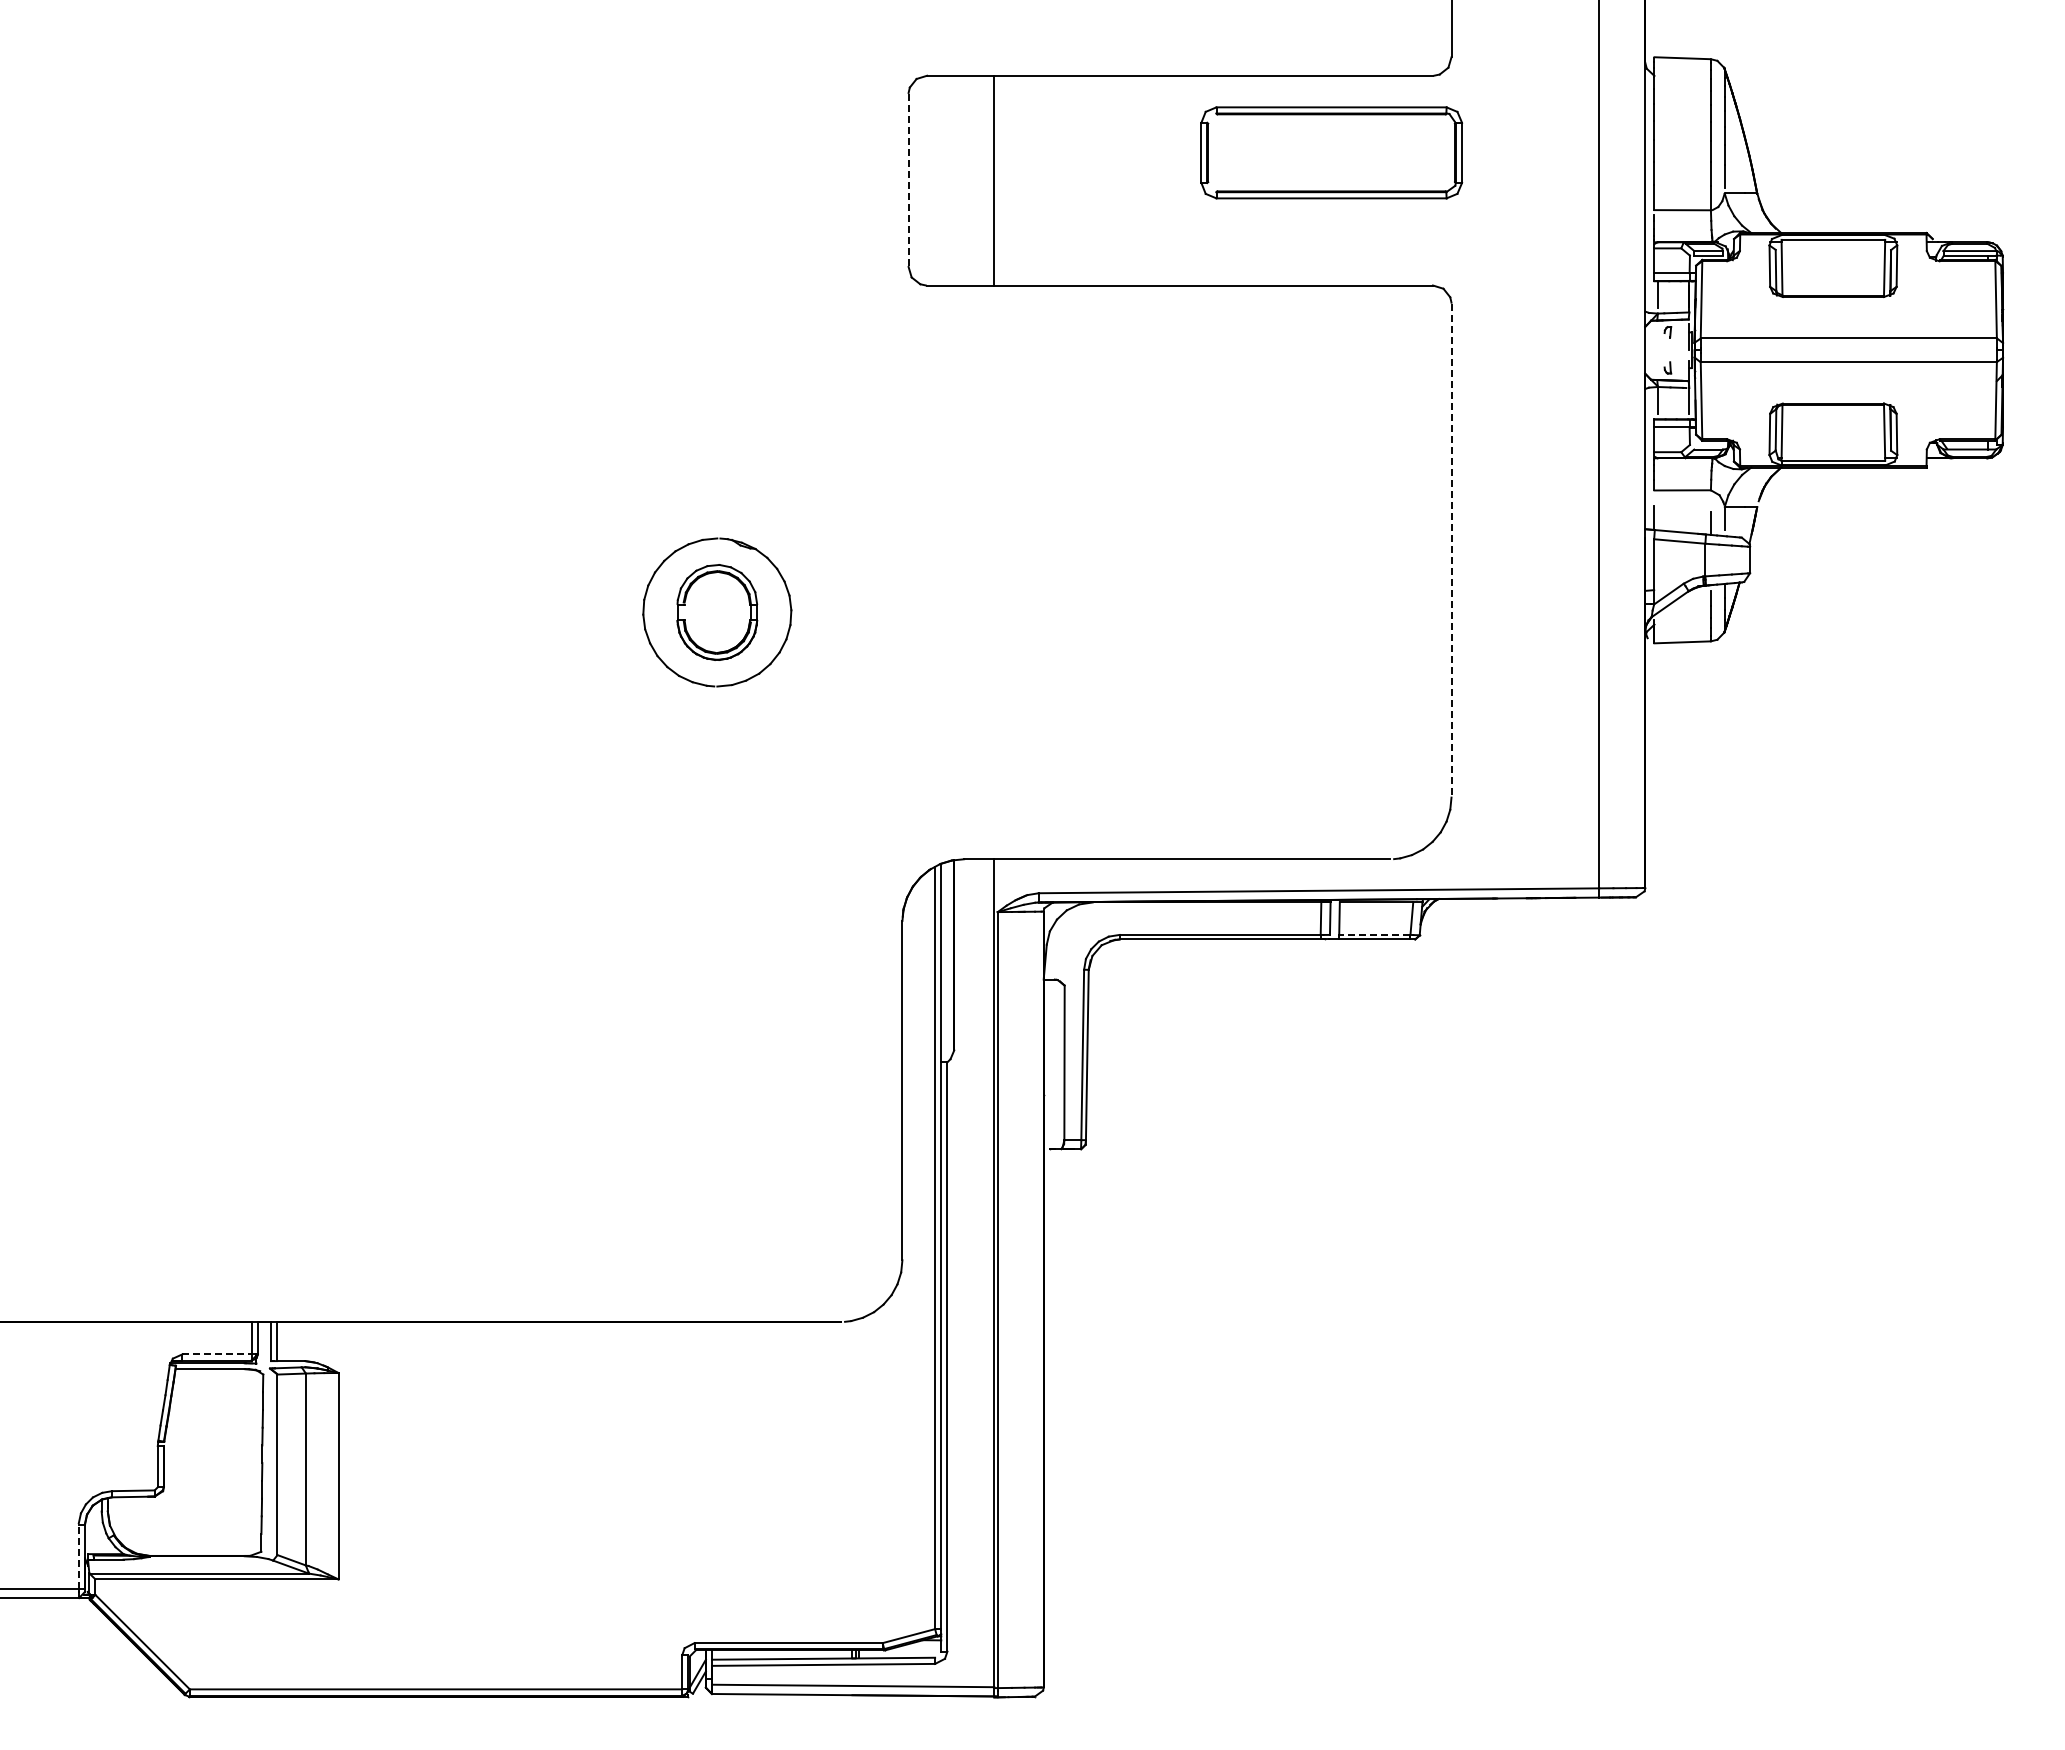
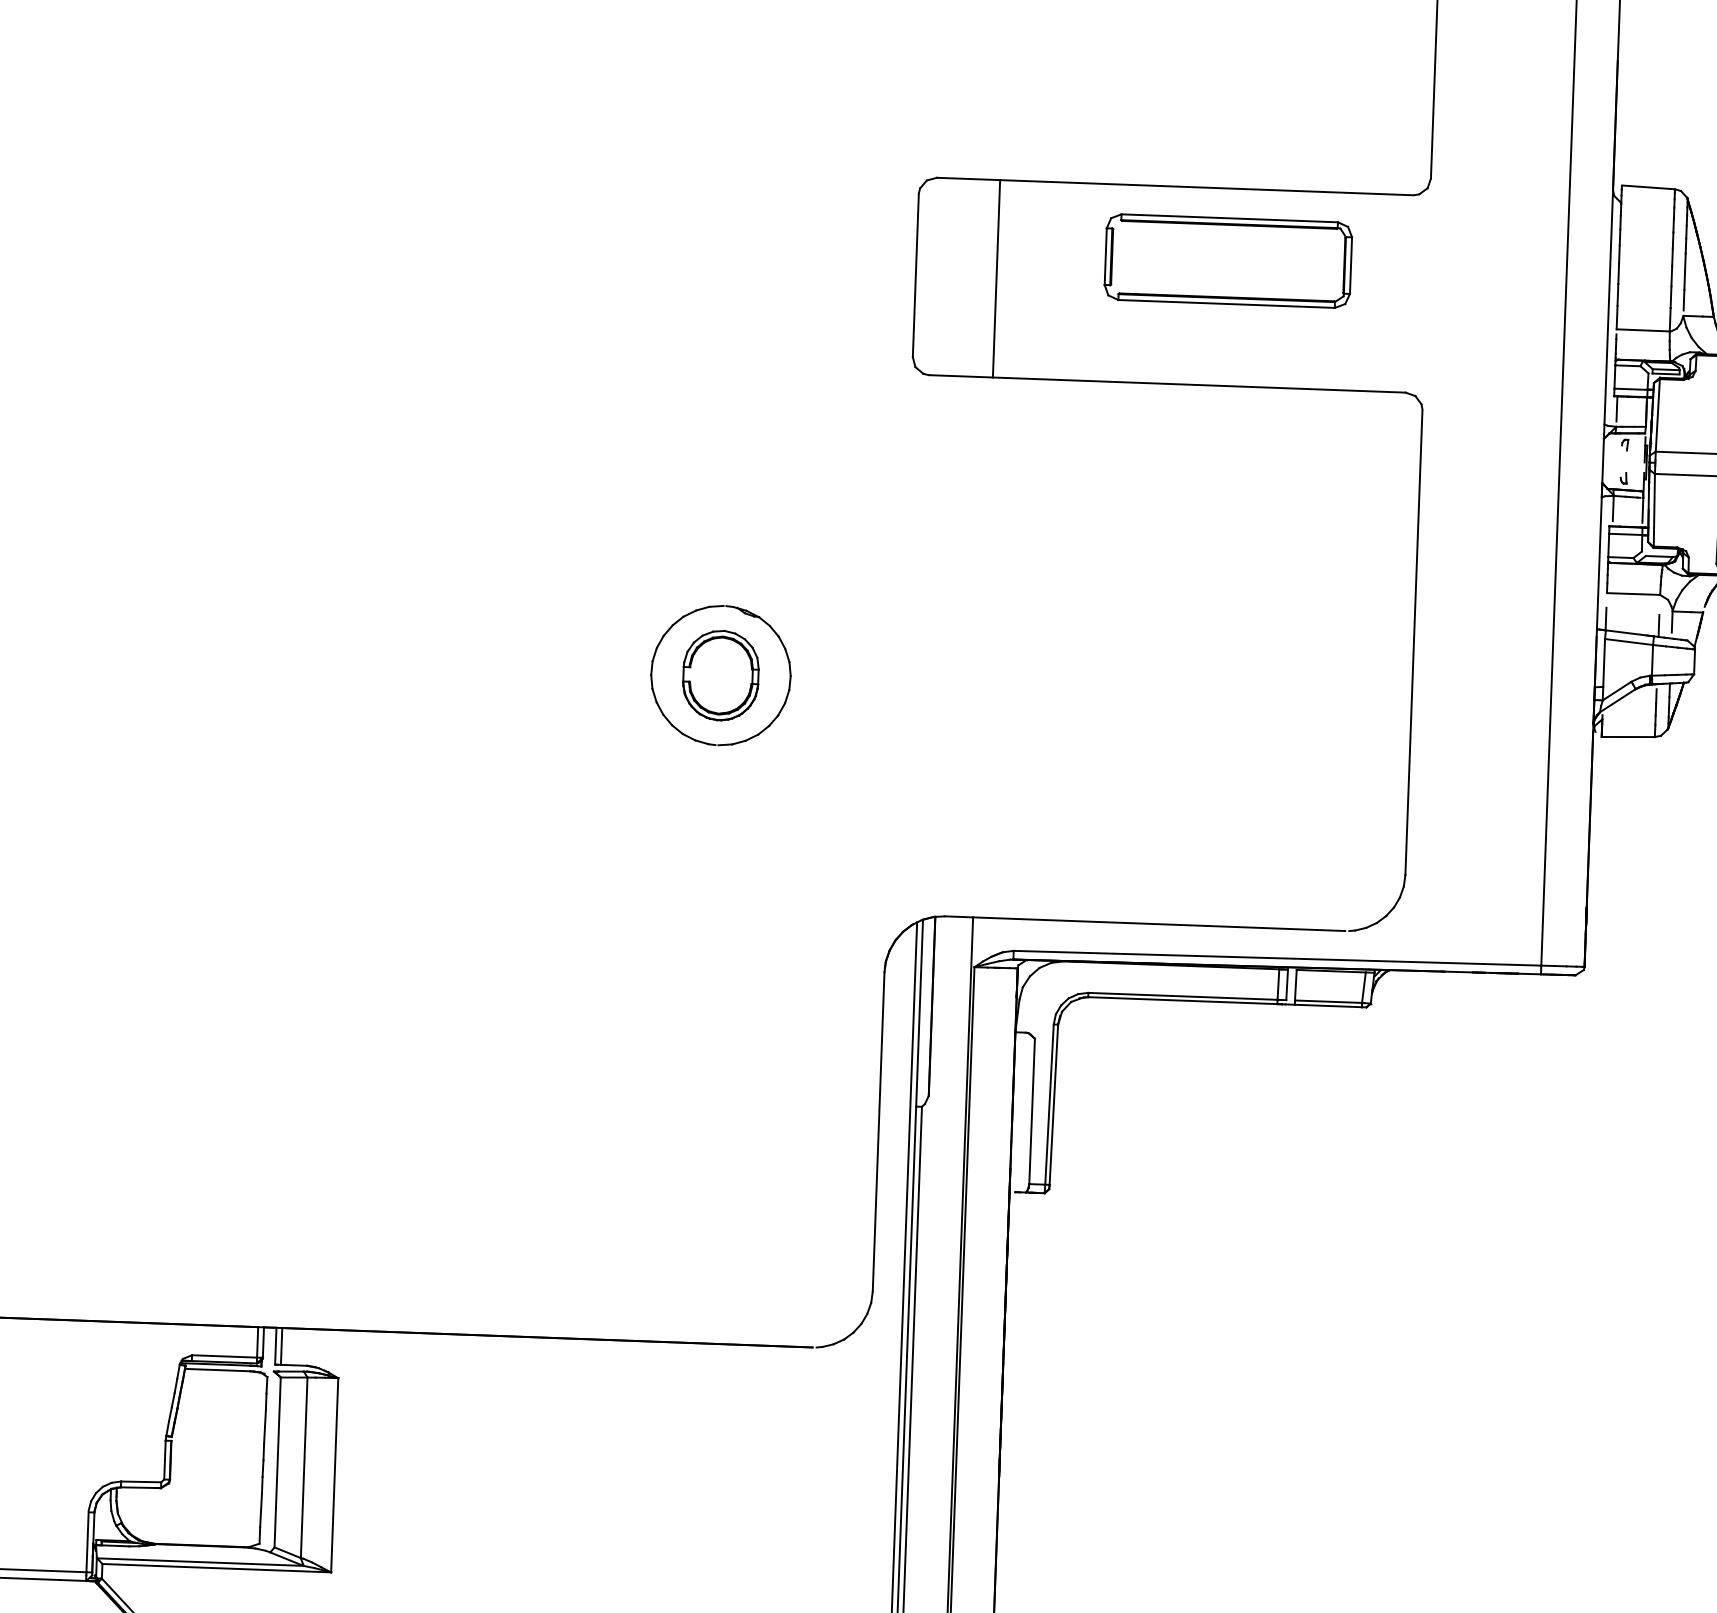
part: (1331, 152) -> (1228, 260), moved
line: (908, 181) -> (915, 276), dashed -> solid
line: (1451, 550) -> (1413, 642), dashed -> solid
line: (1374, 934) -> (1328, 1001), dashed -> solid
line: (217, 1354) -> (225, 1356), dashed -> solid
line: (78, 1556) -> (87, 1541), dashed -> solid

